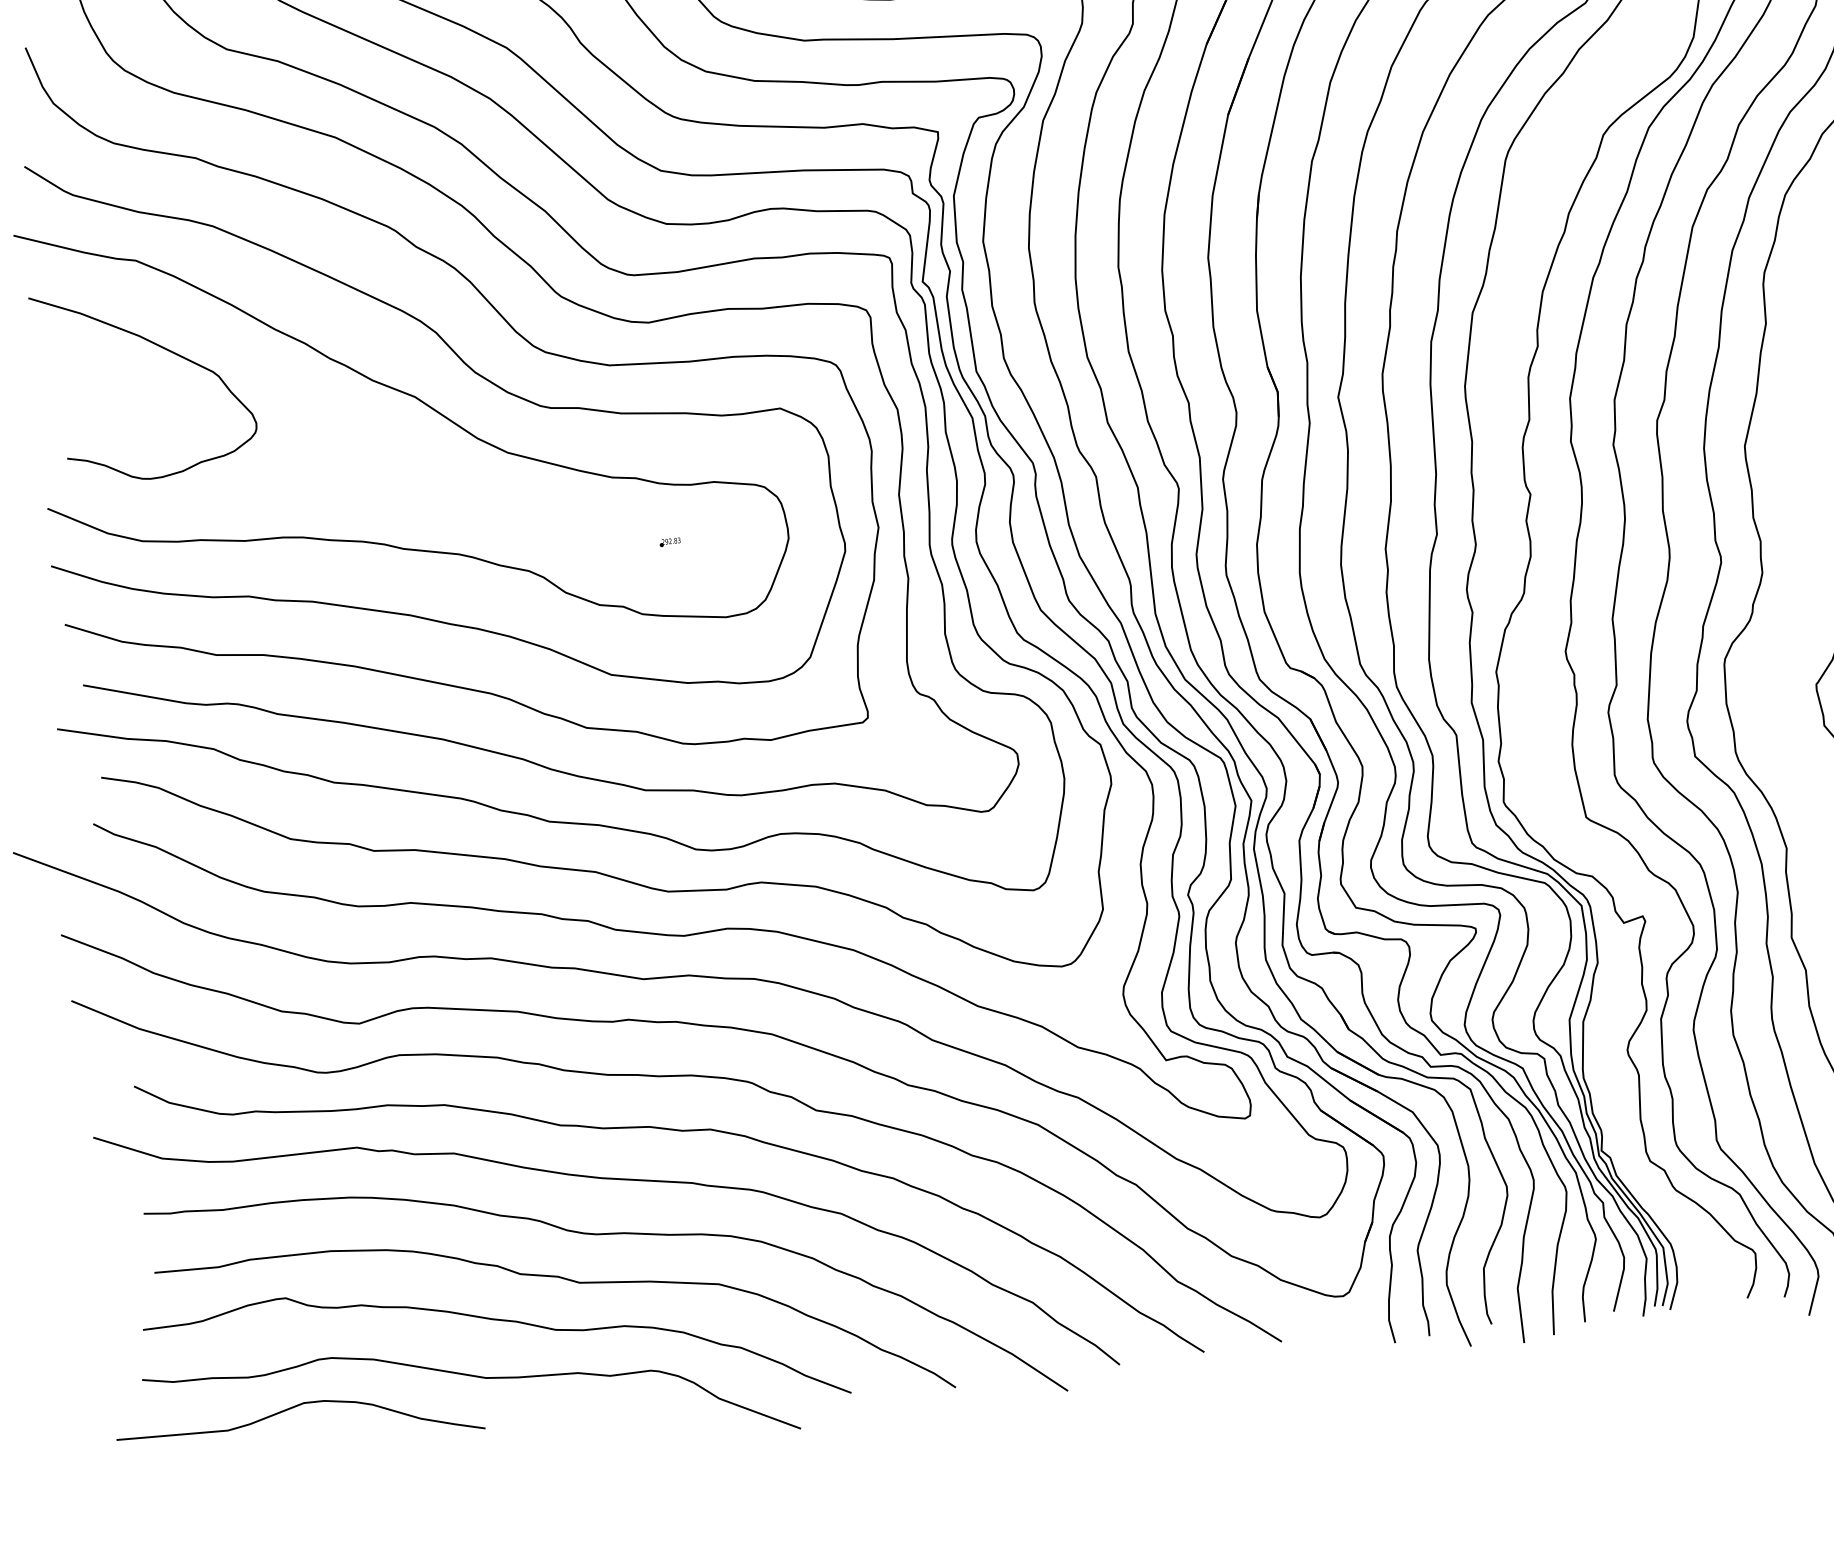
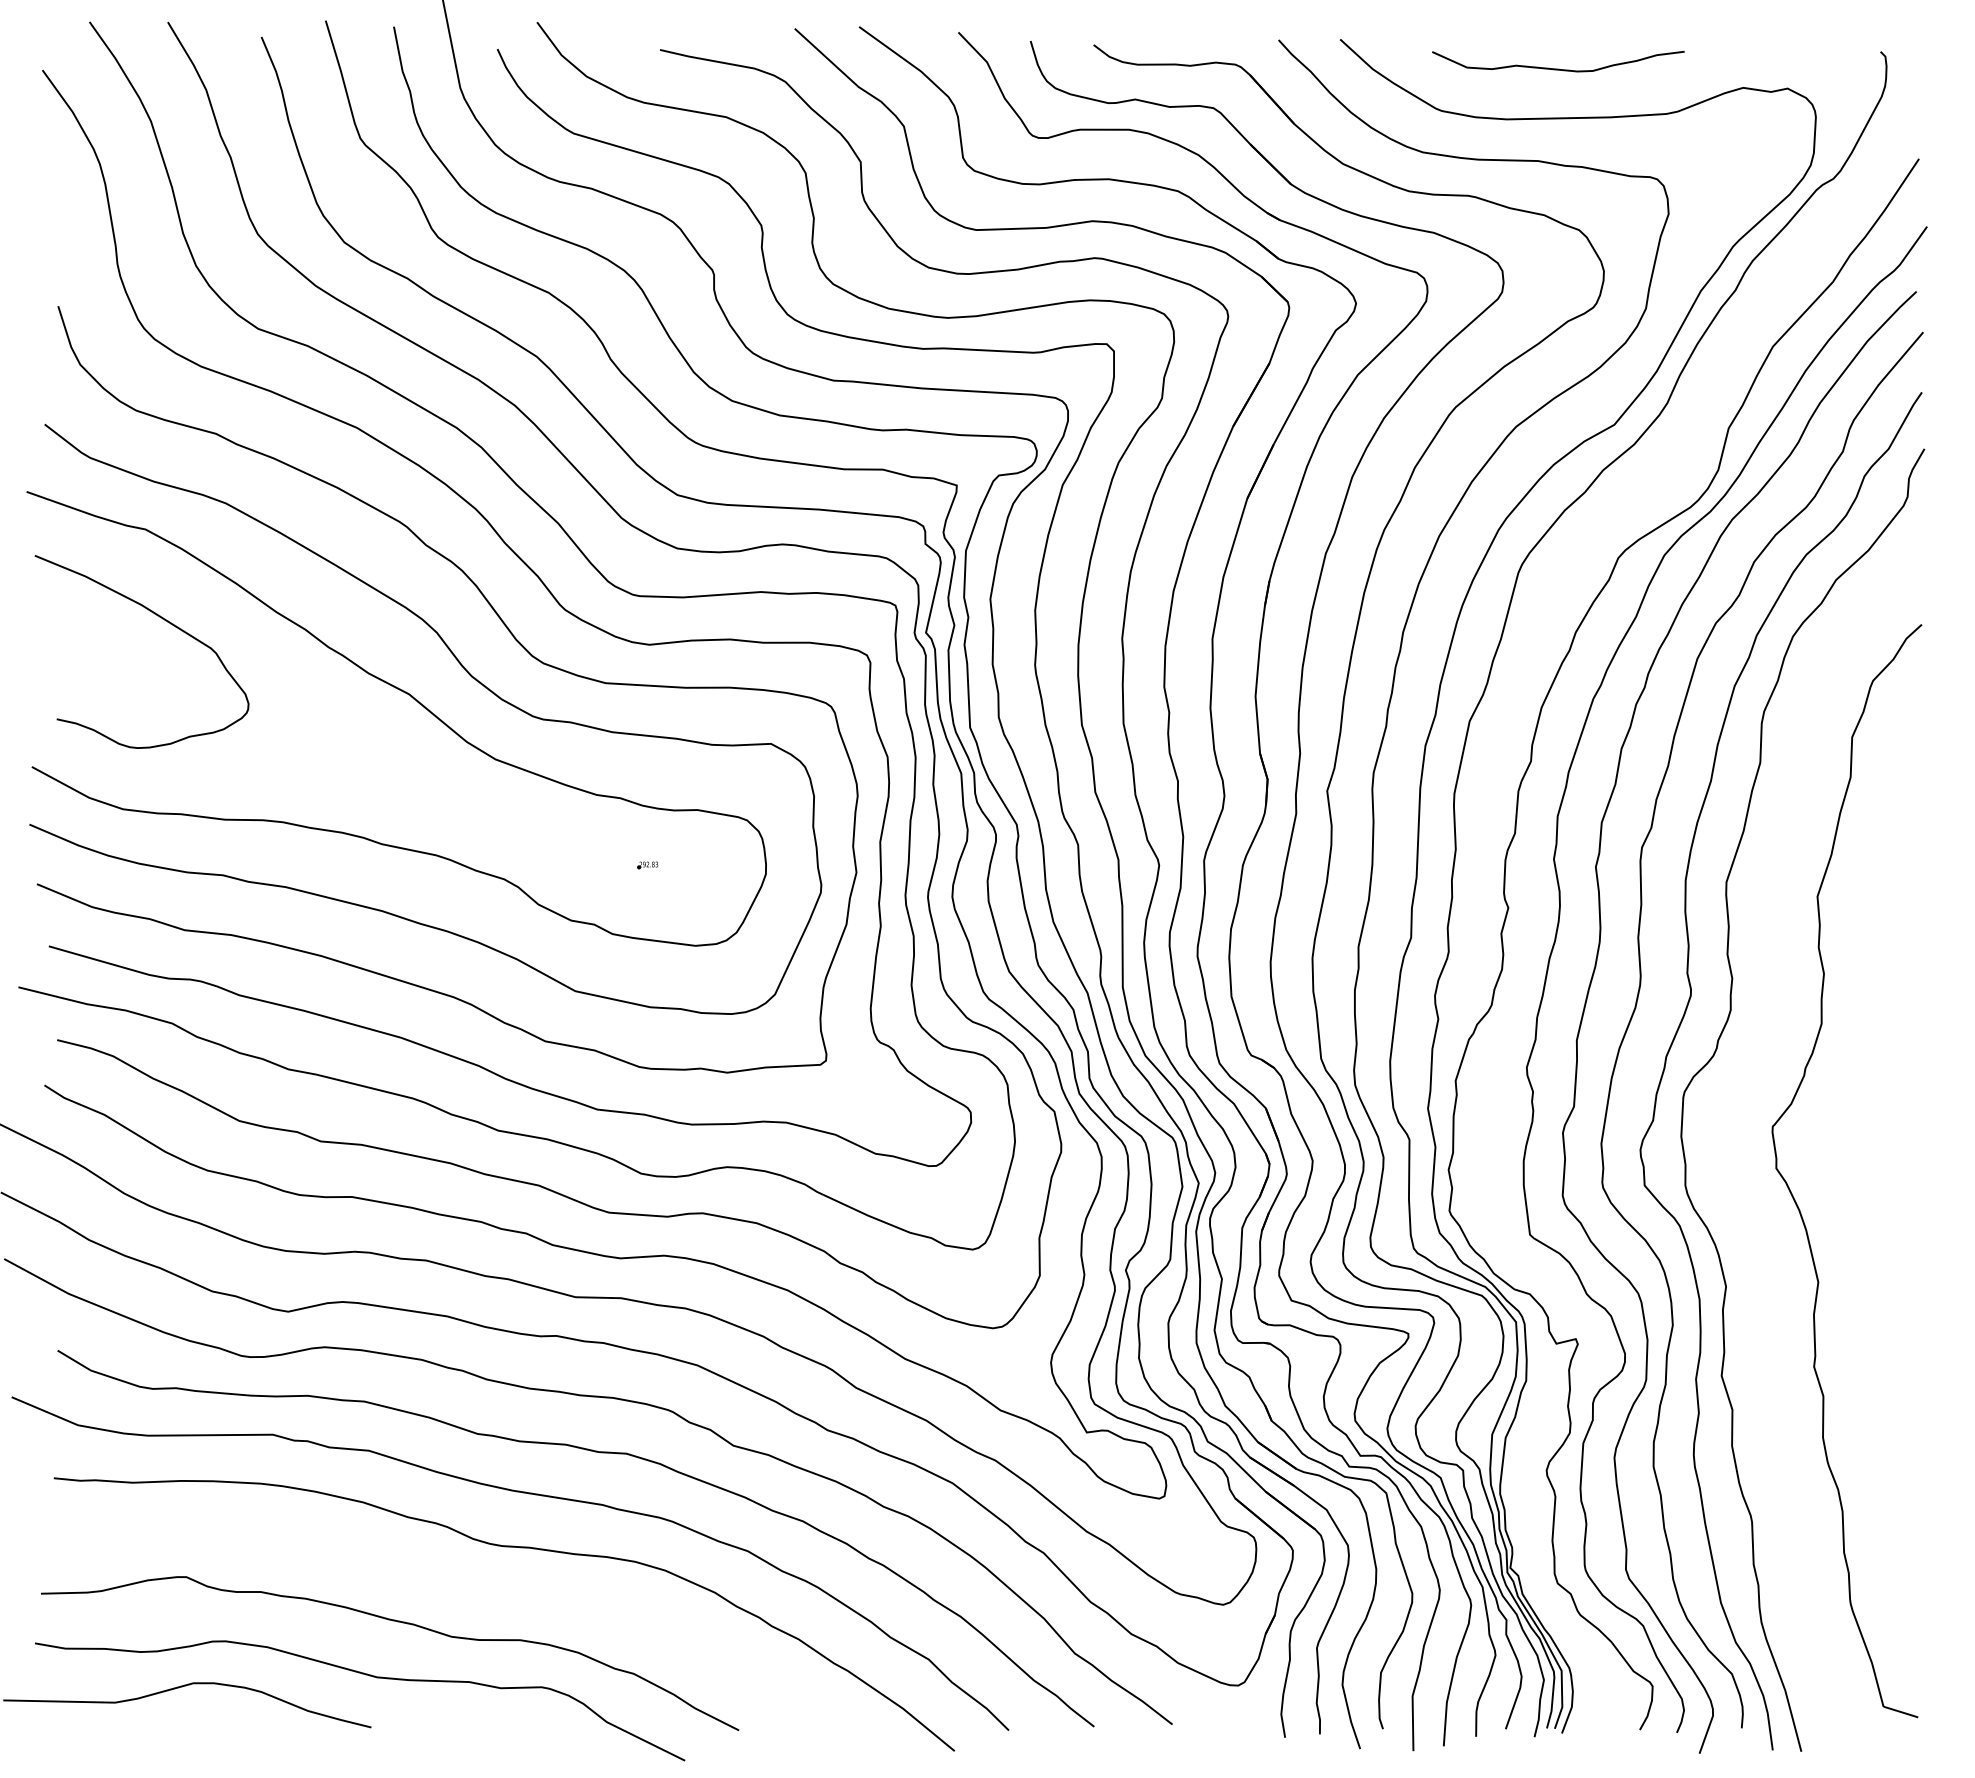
curve: (568, 1280) -> (469, 1589), removed

